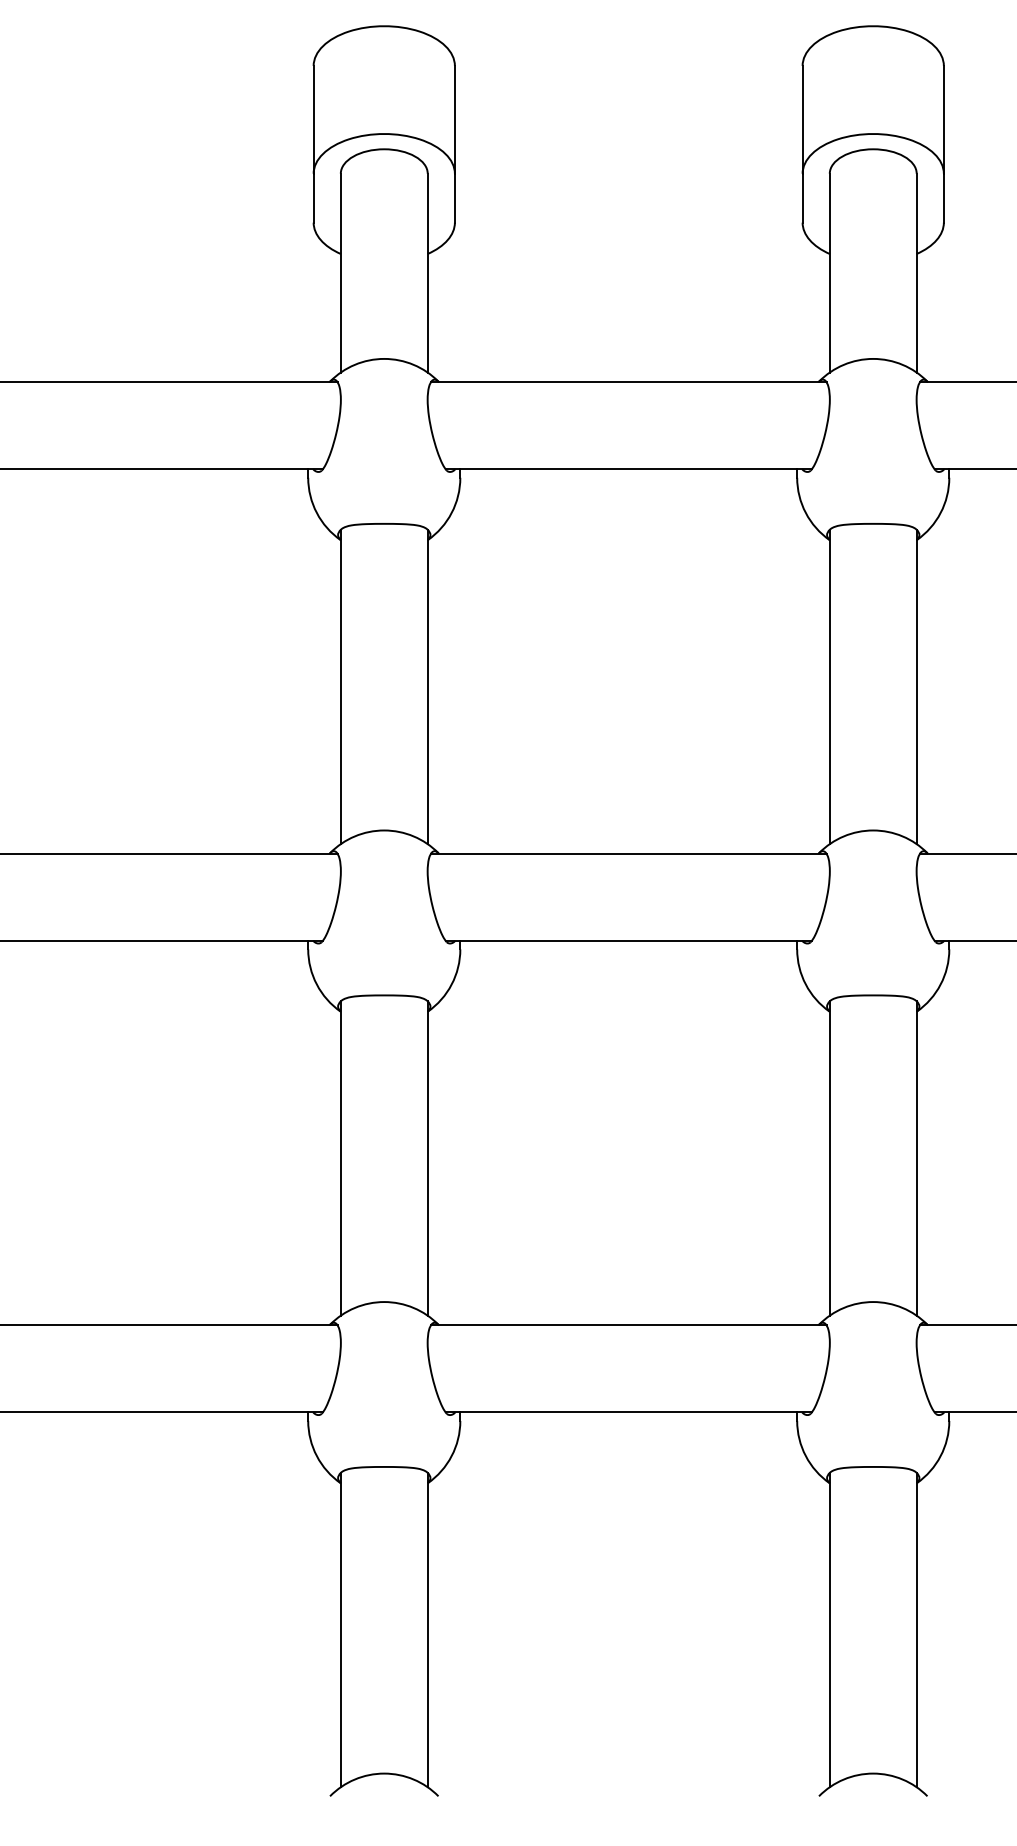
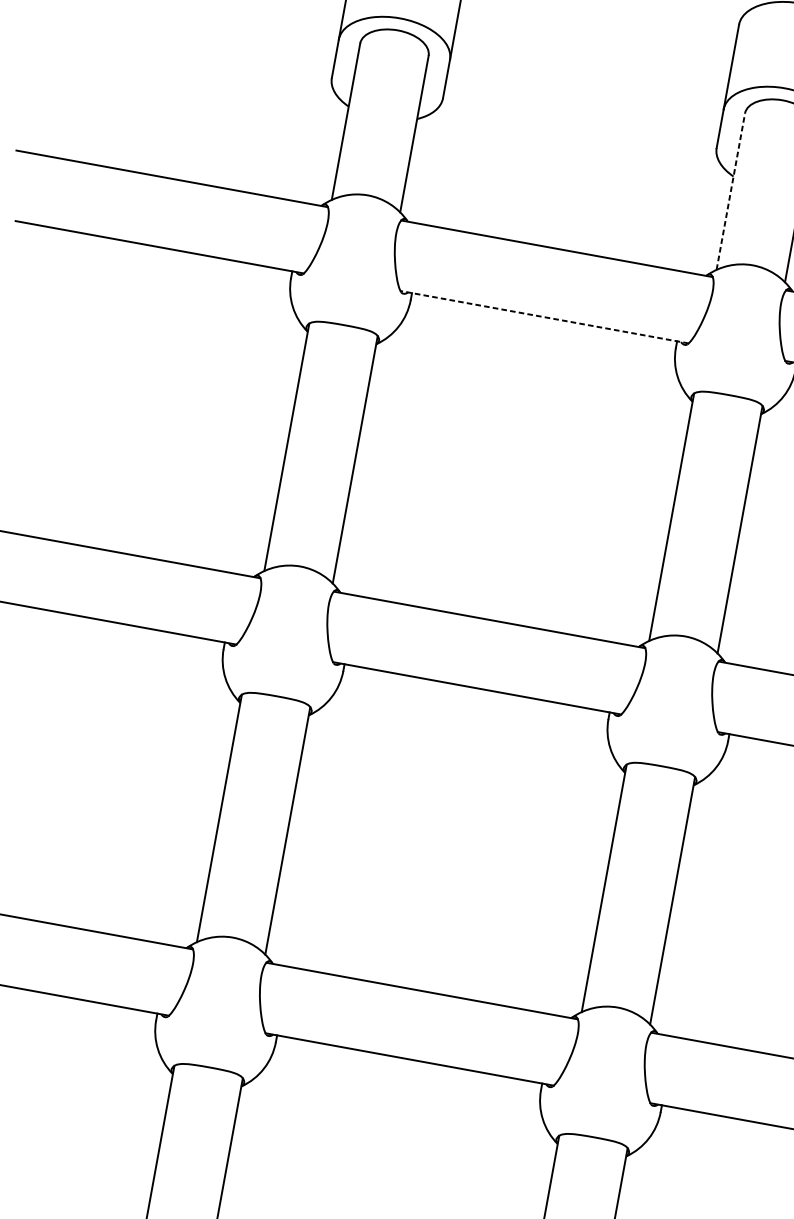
line: (829, 272) -> (730, 191), solid -> dashed
line: (628, 469) -> (544, 317), solid -> dashed

